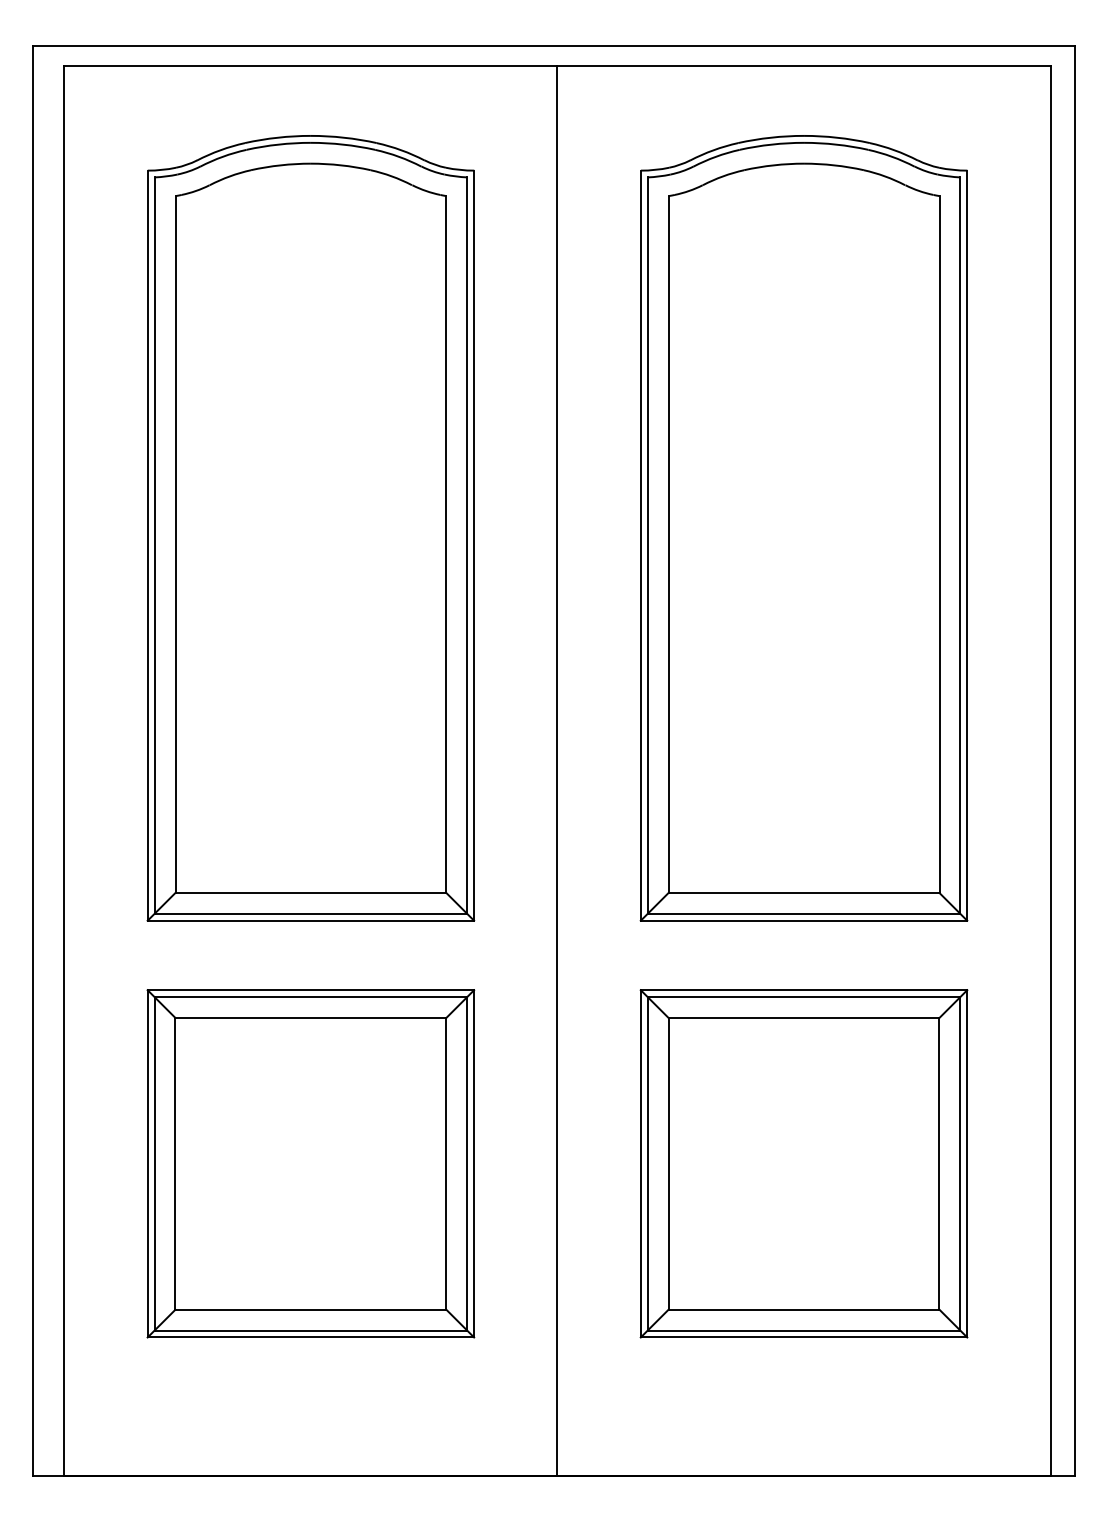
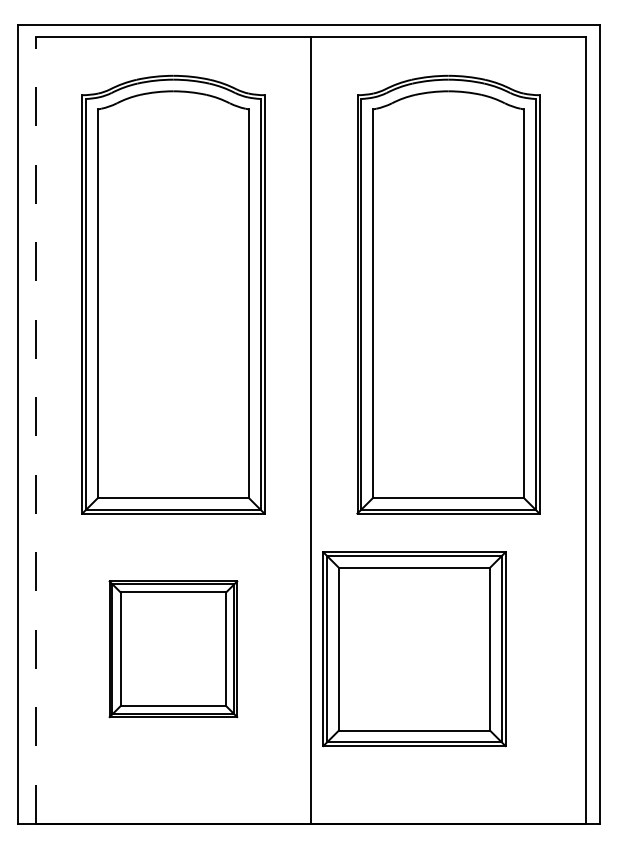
line: (63, 769) -> (35, 429), solid -> dashed
part: (311, 1164) -> (173, 649), size x0.7
part: (804, 1164) -> (414, 649), moved

